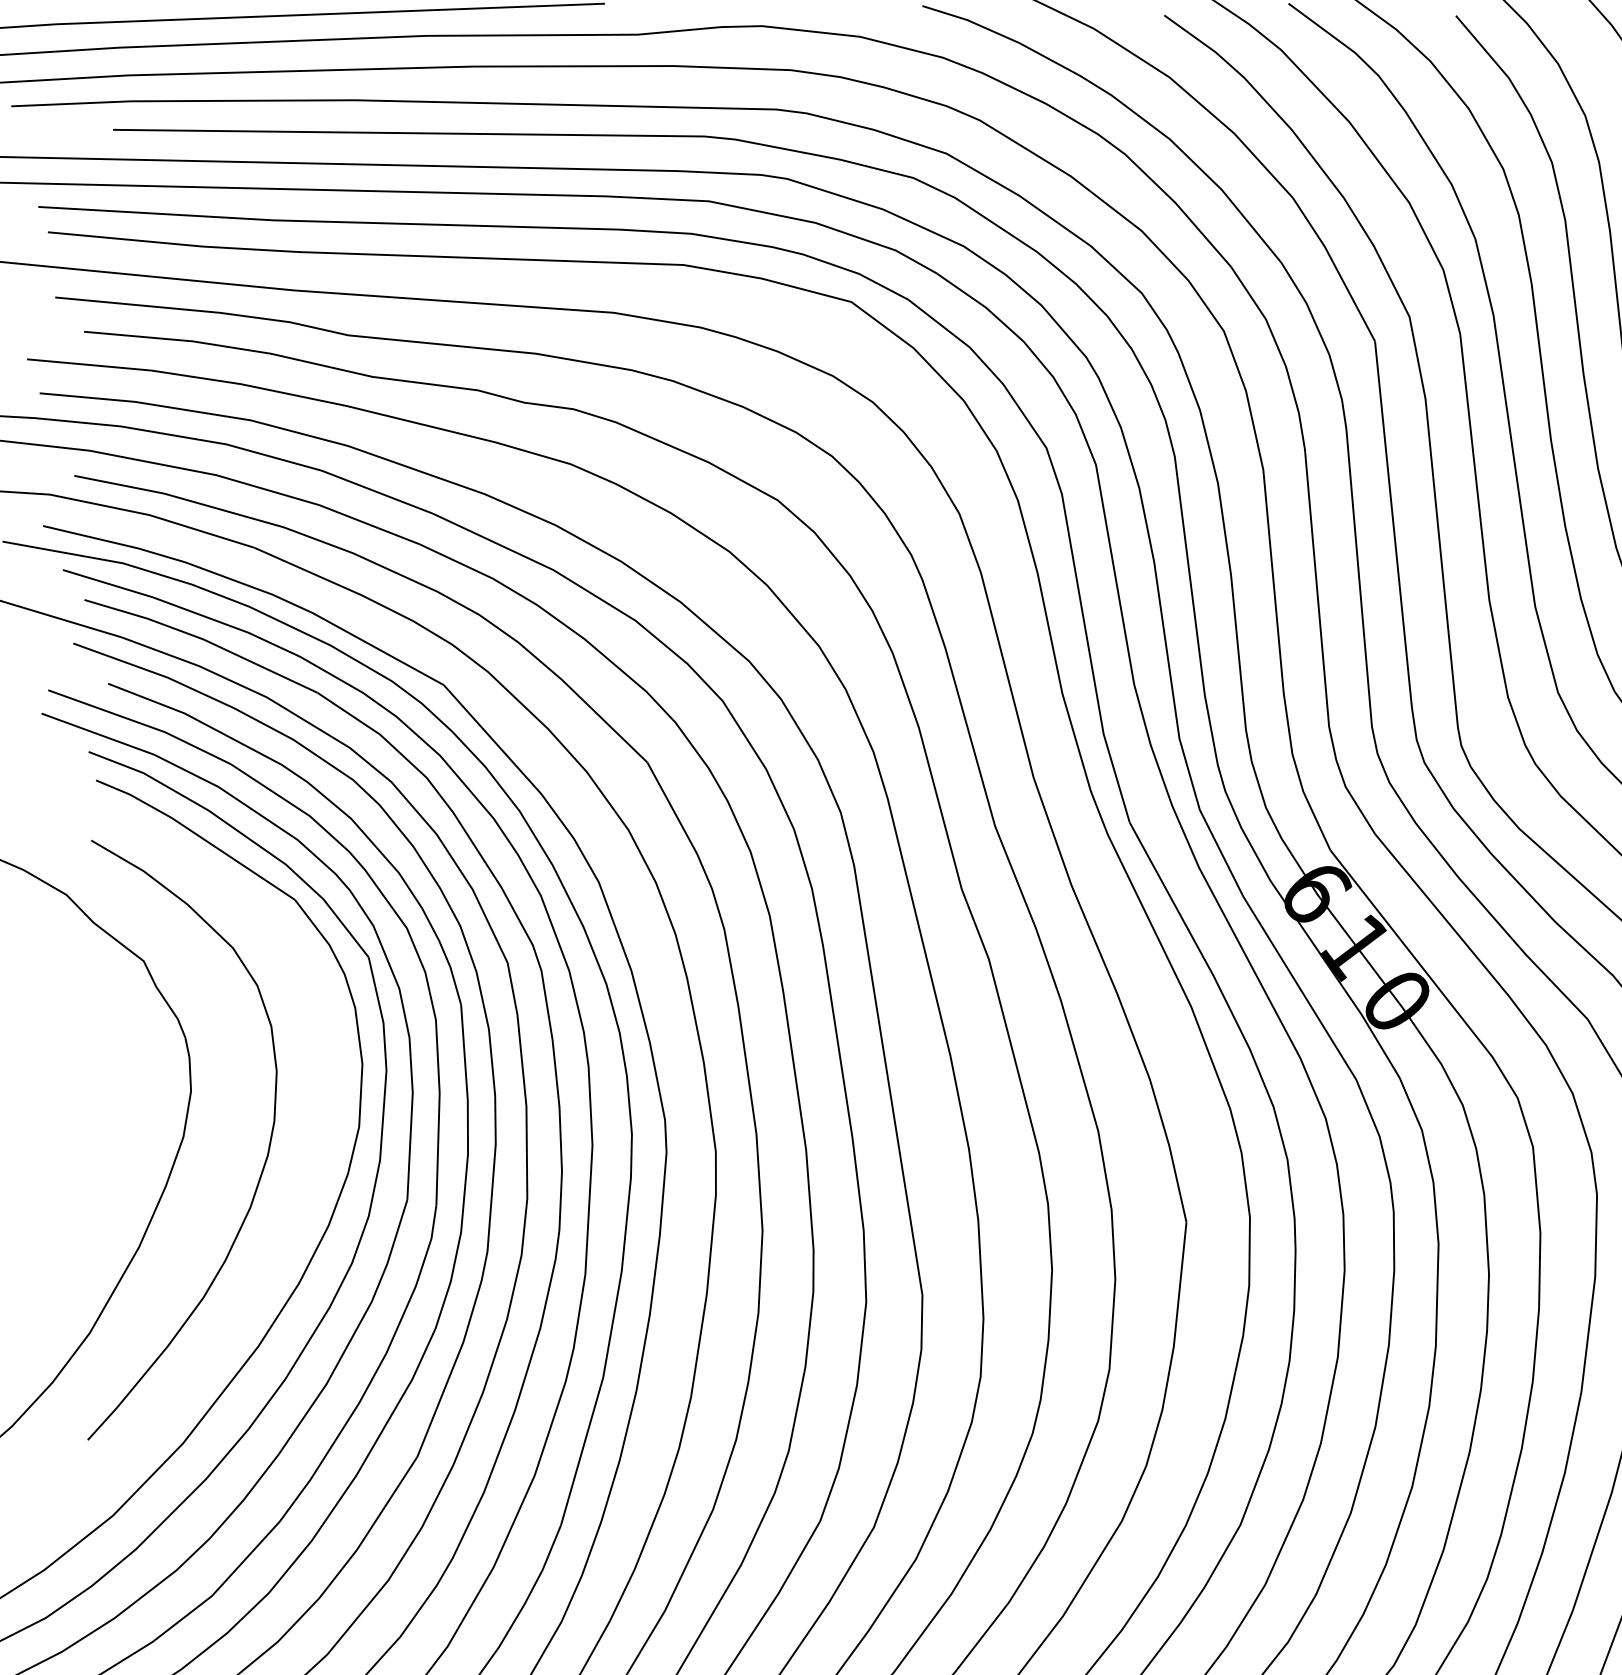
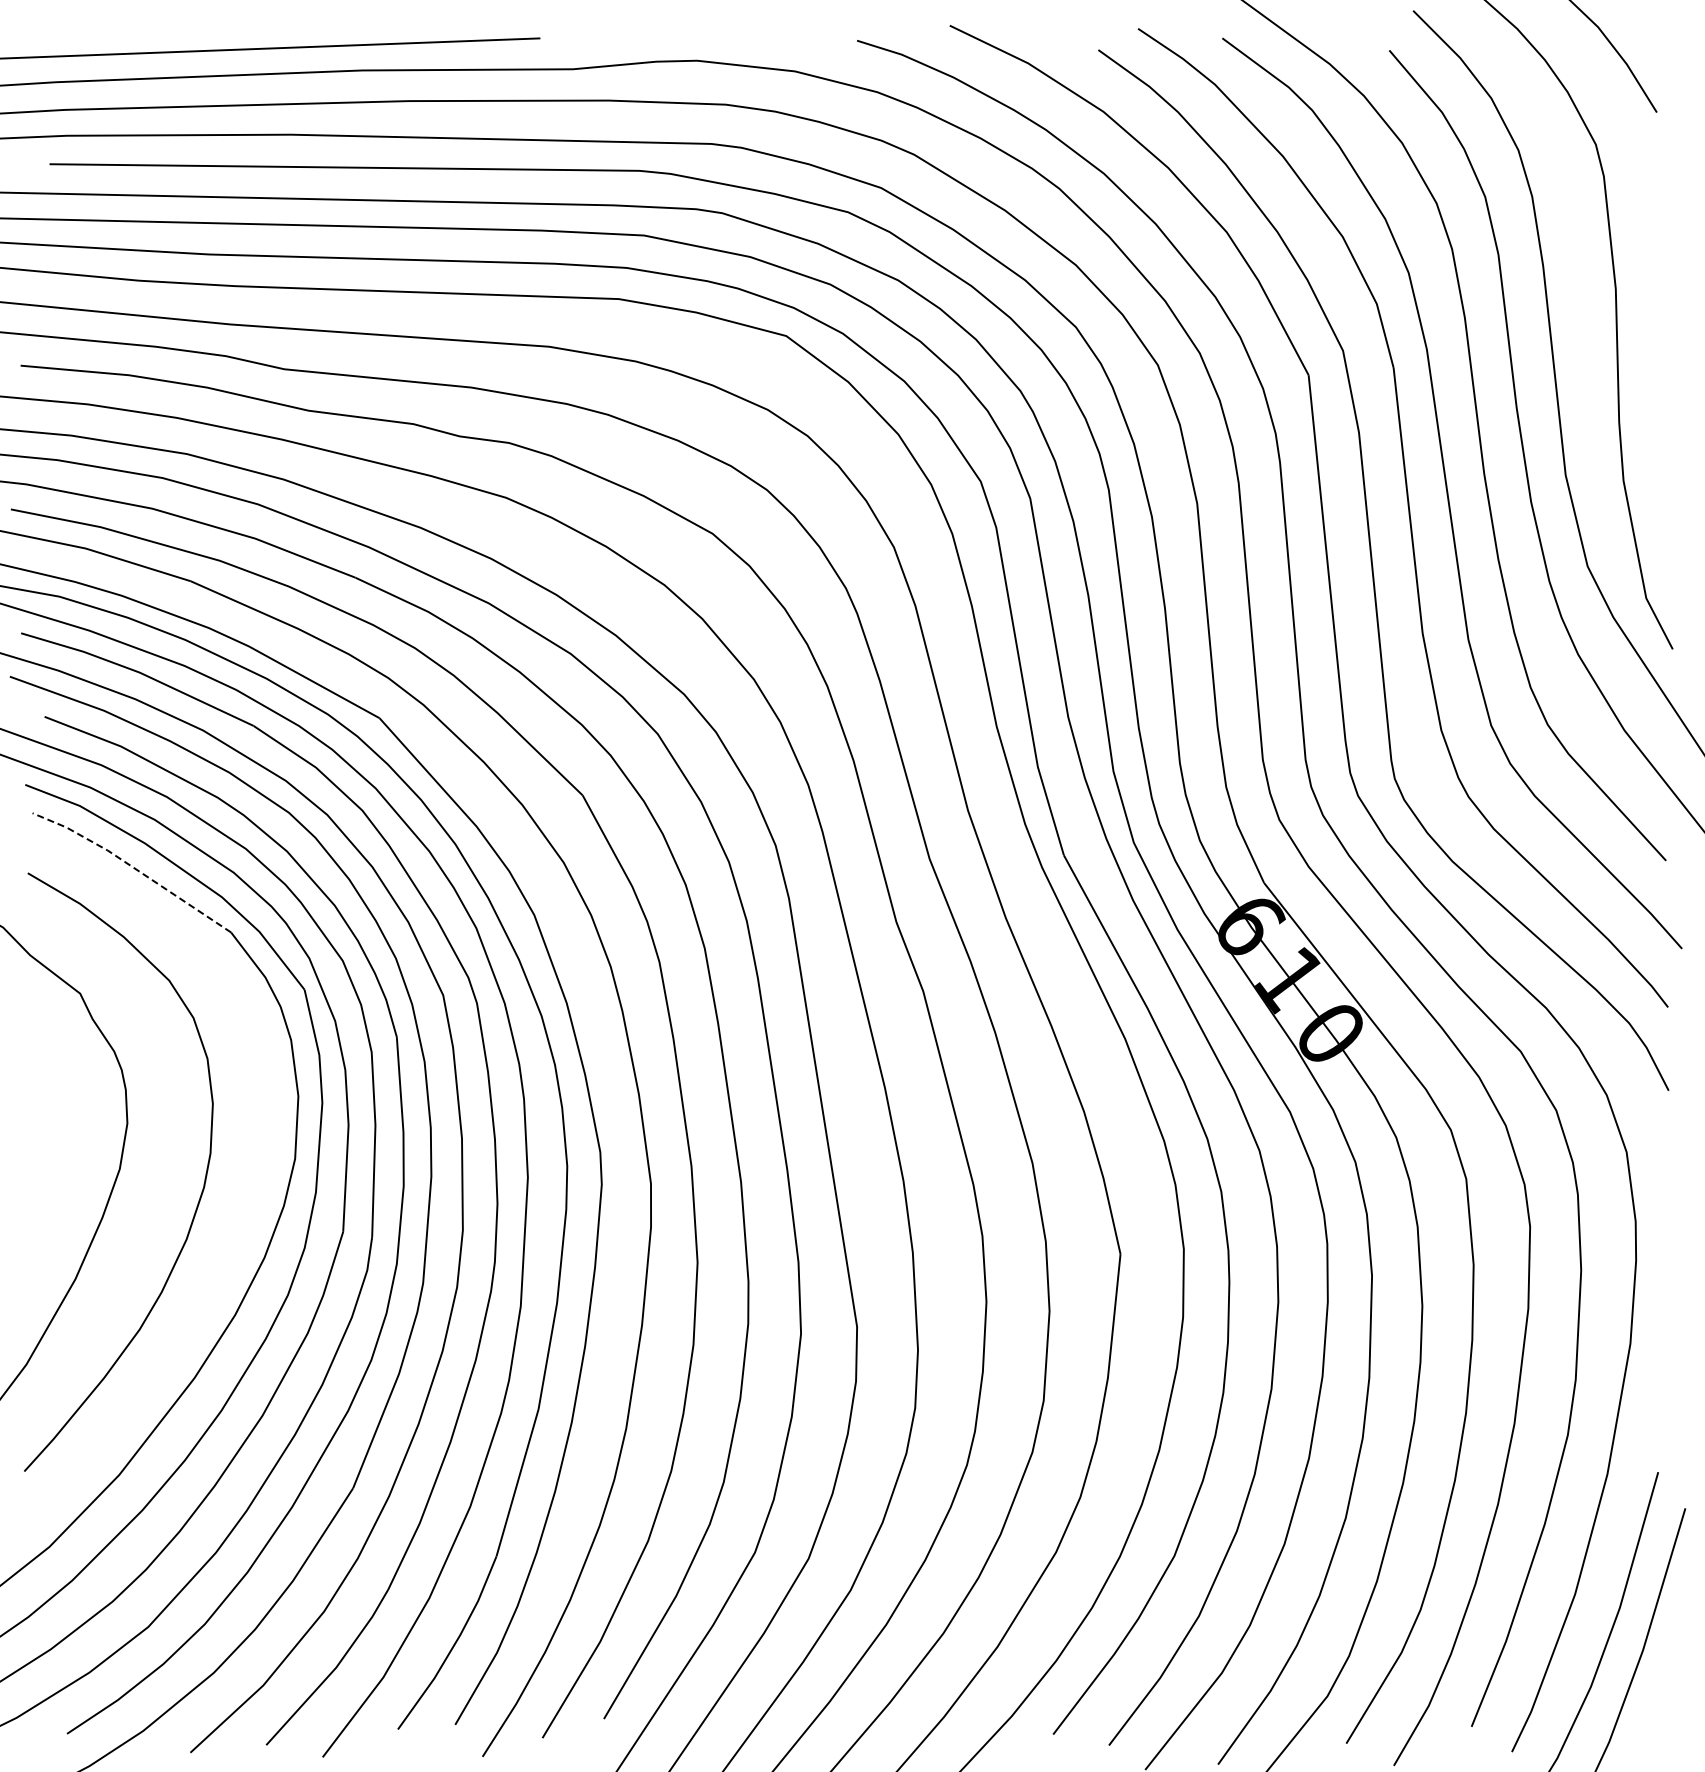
line: (197, 834) -> (133, 867), solid -> dashed

